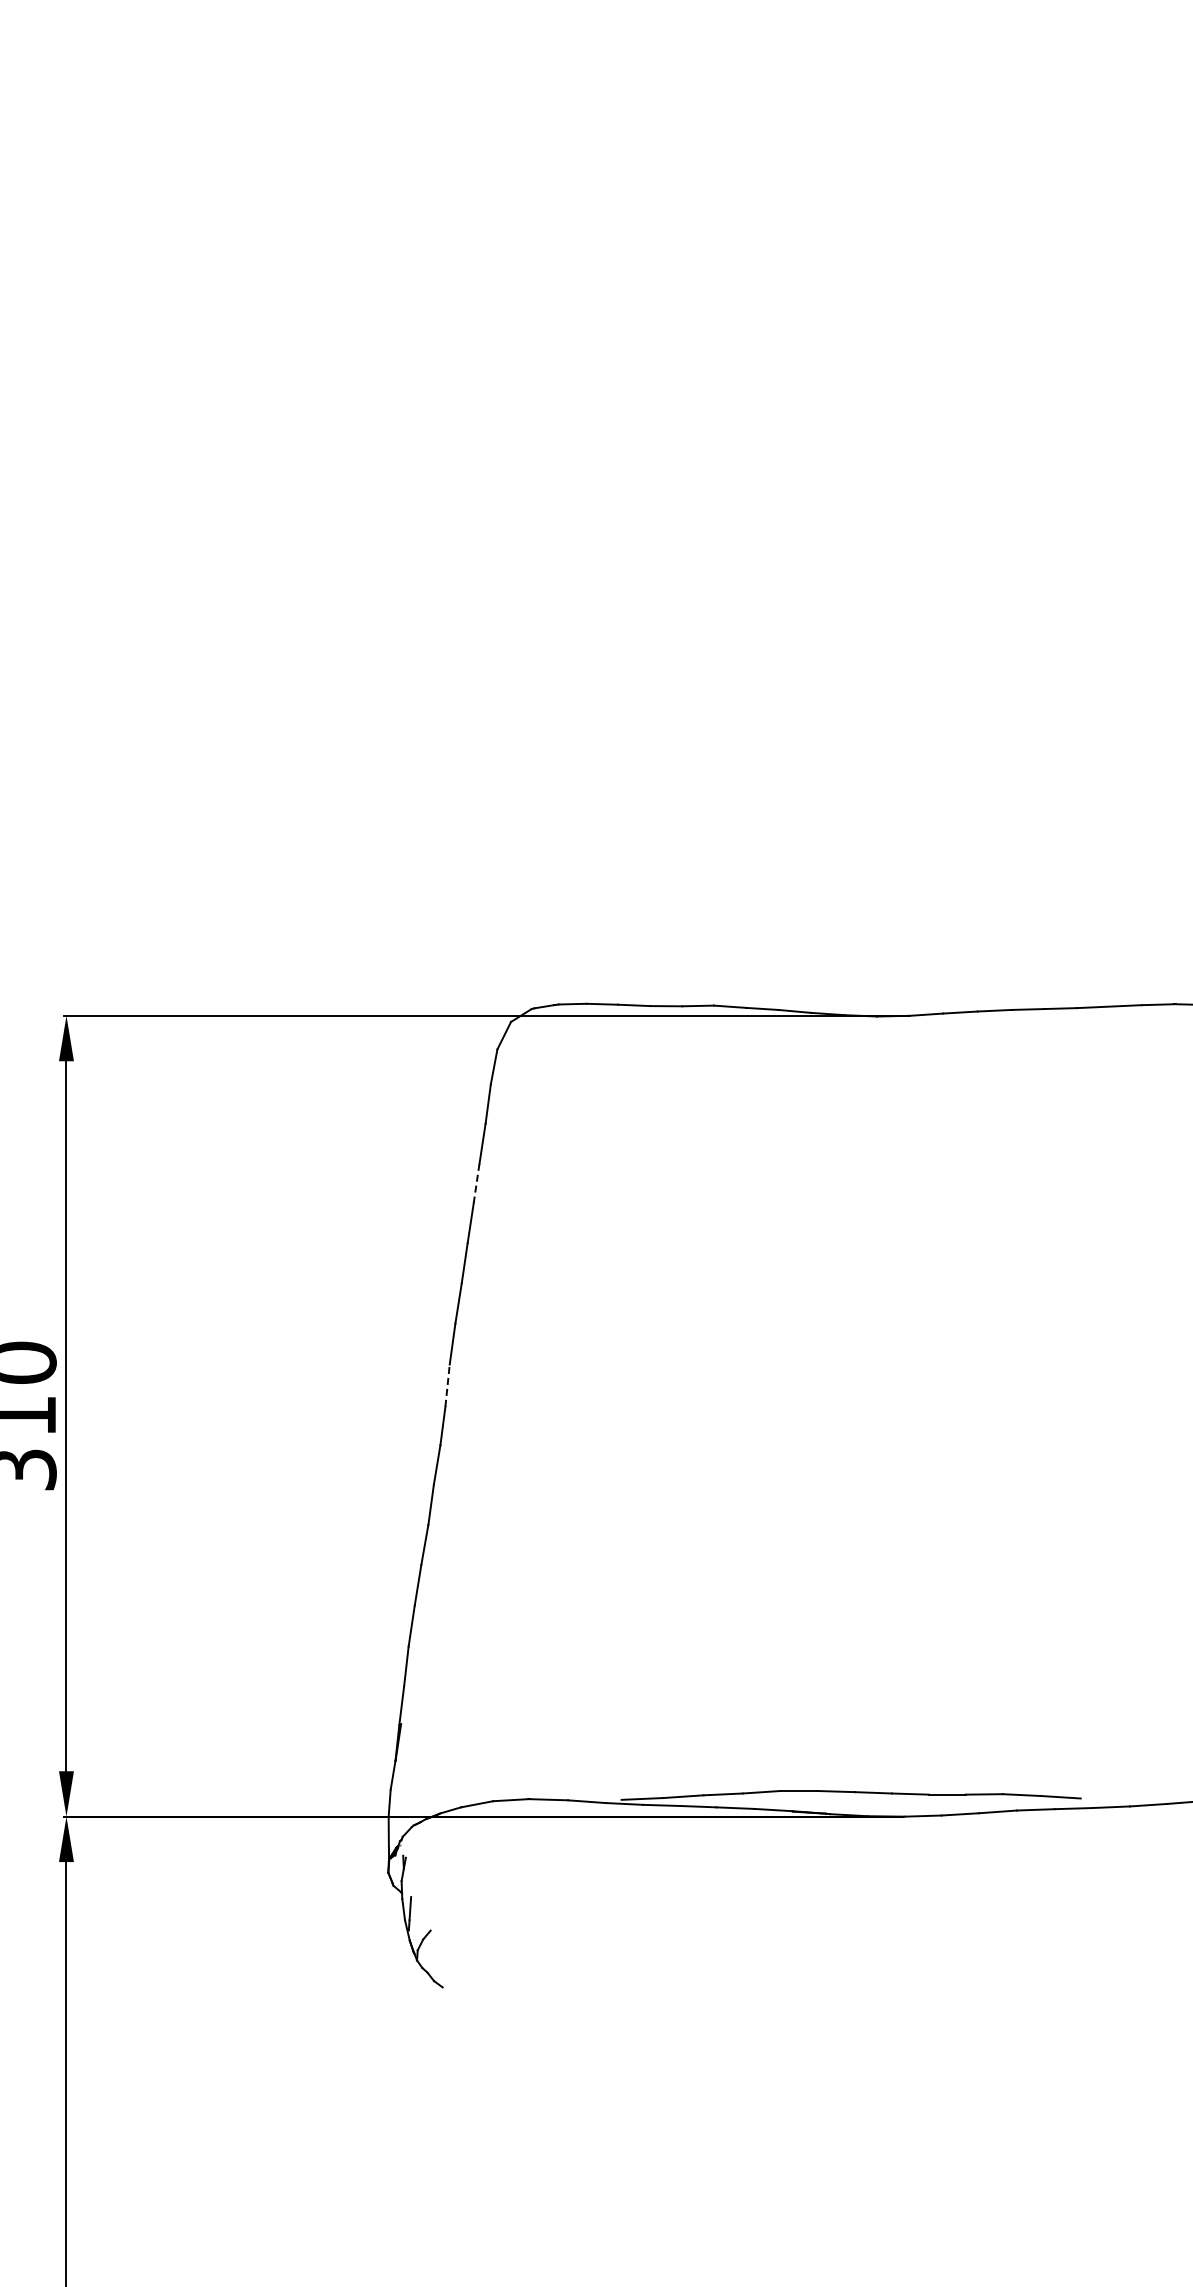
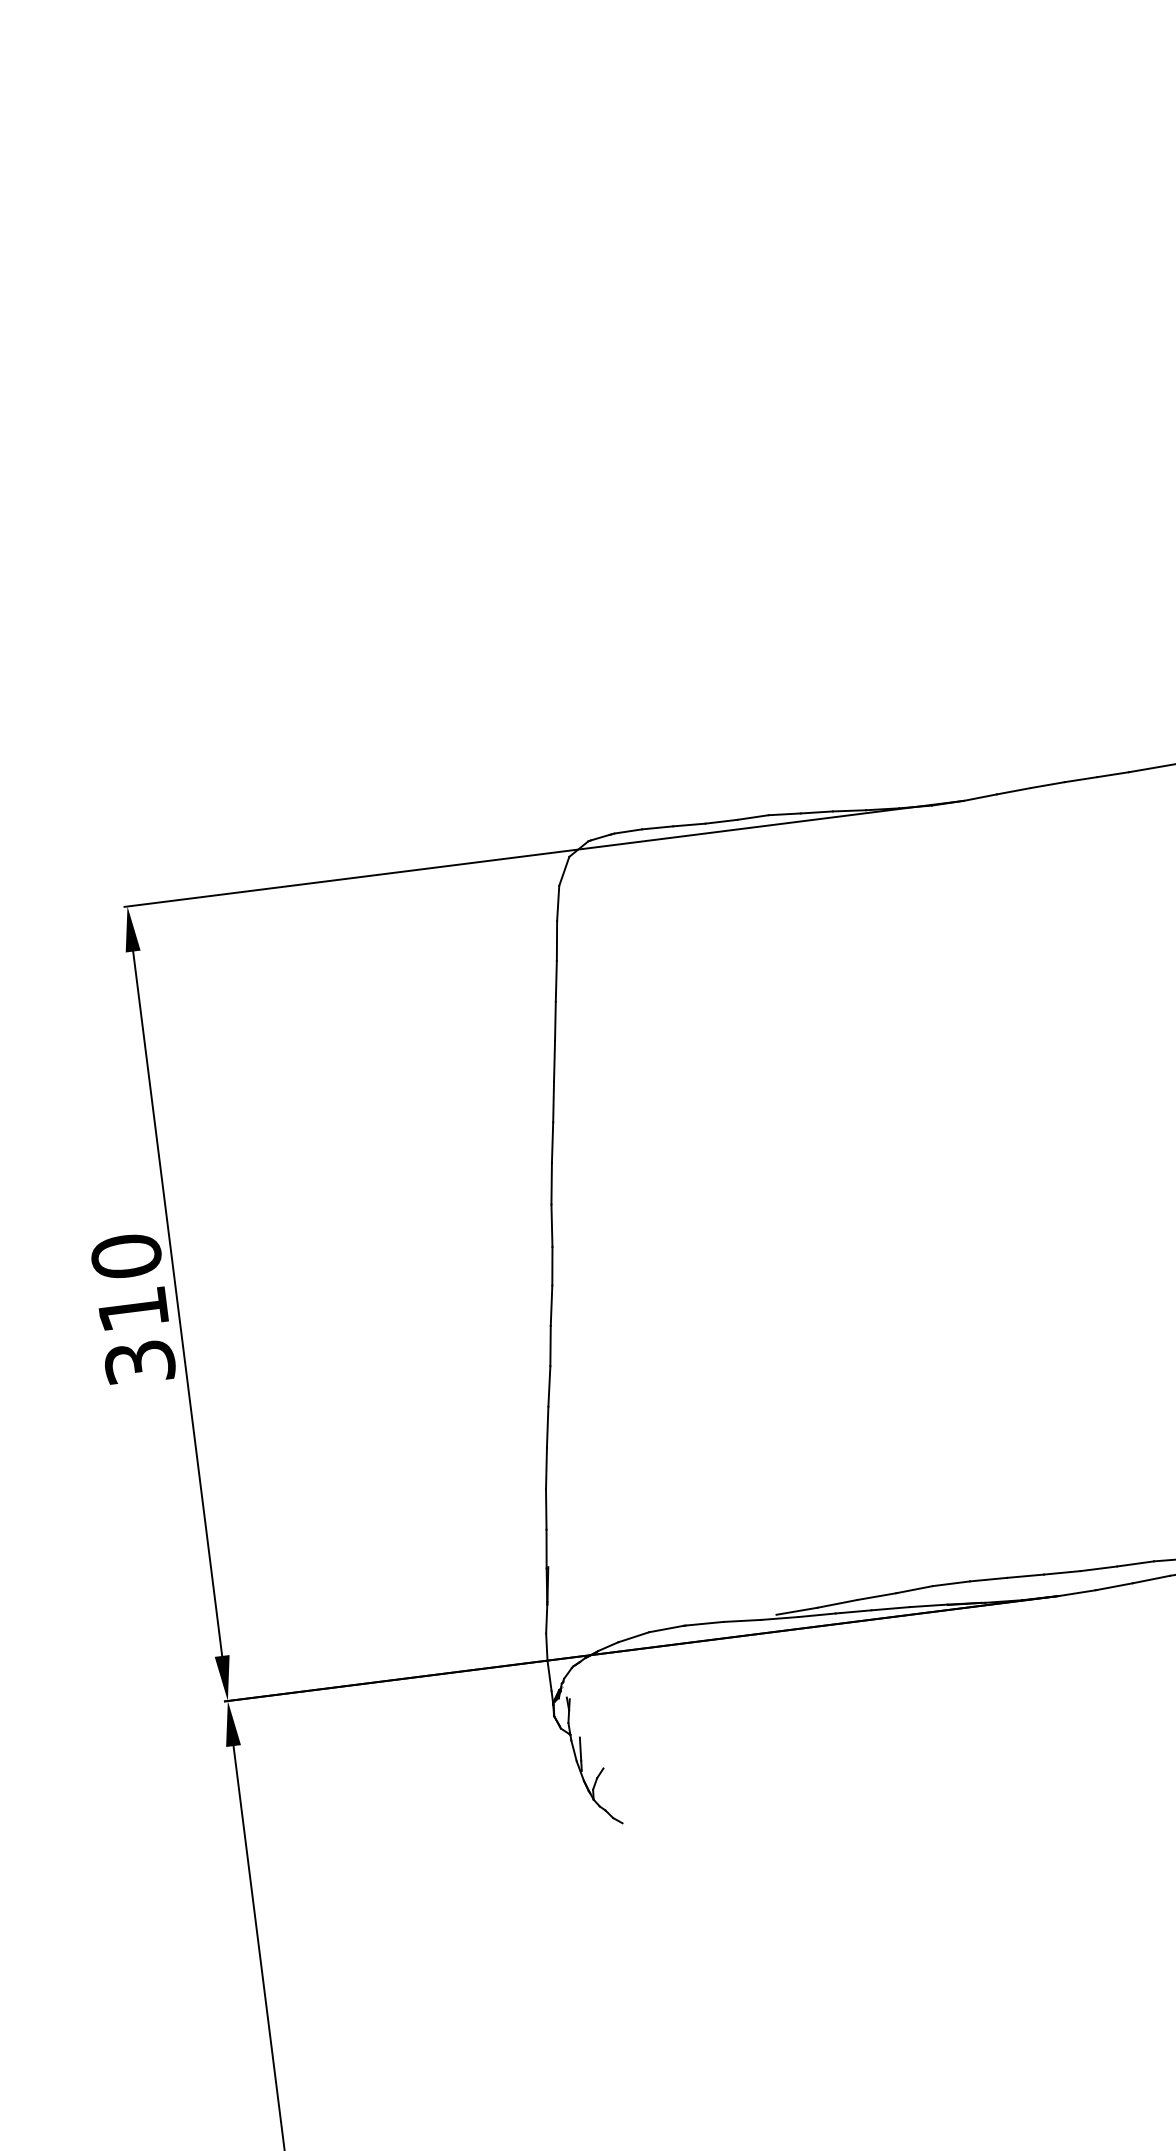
line: (476, 1183) -> (555, 1021), dashed -> solid
line: (447, 1385) -> (551, 1225), dashed -> solid

